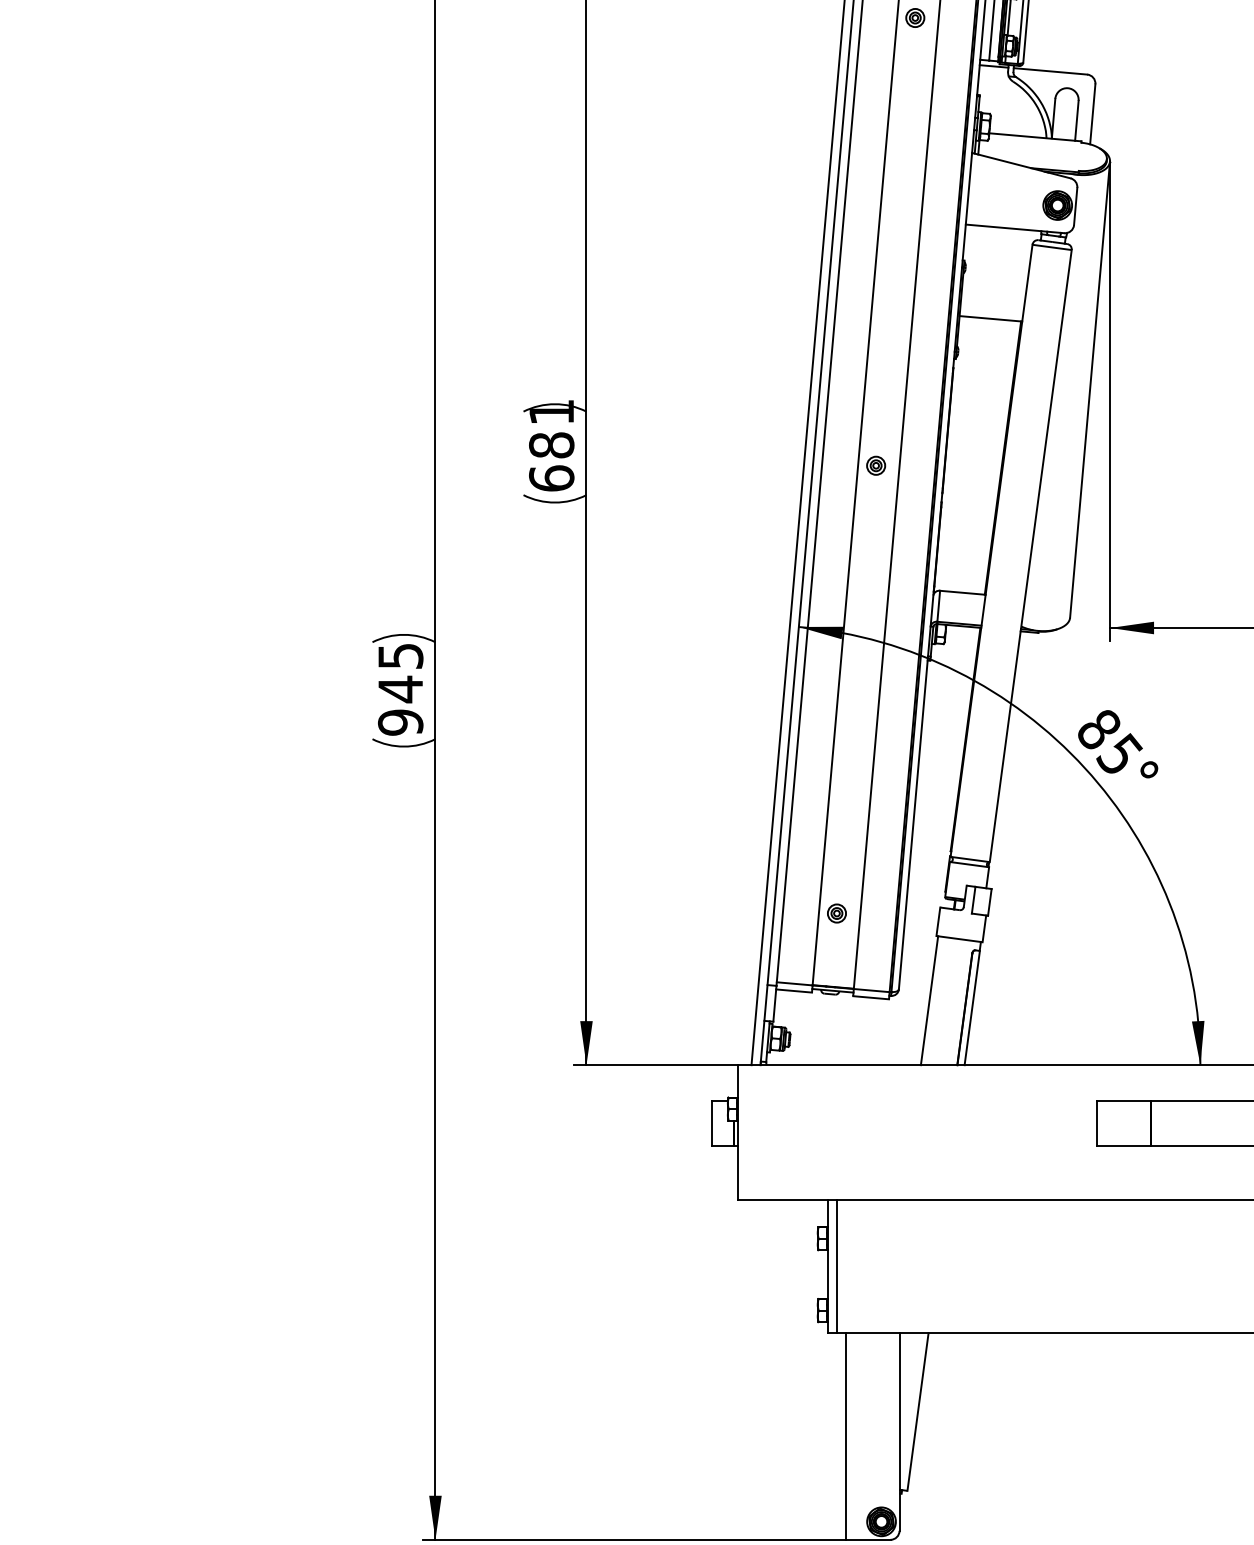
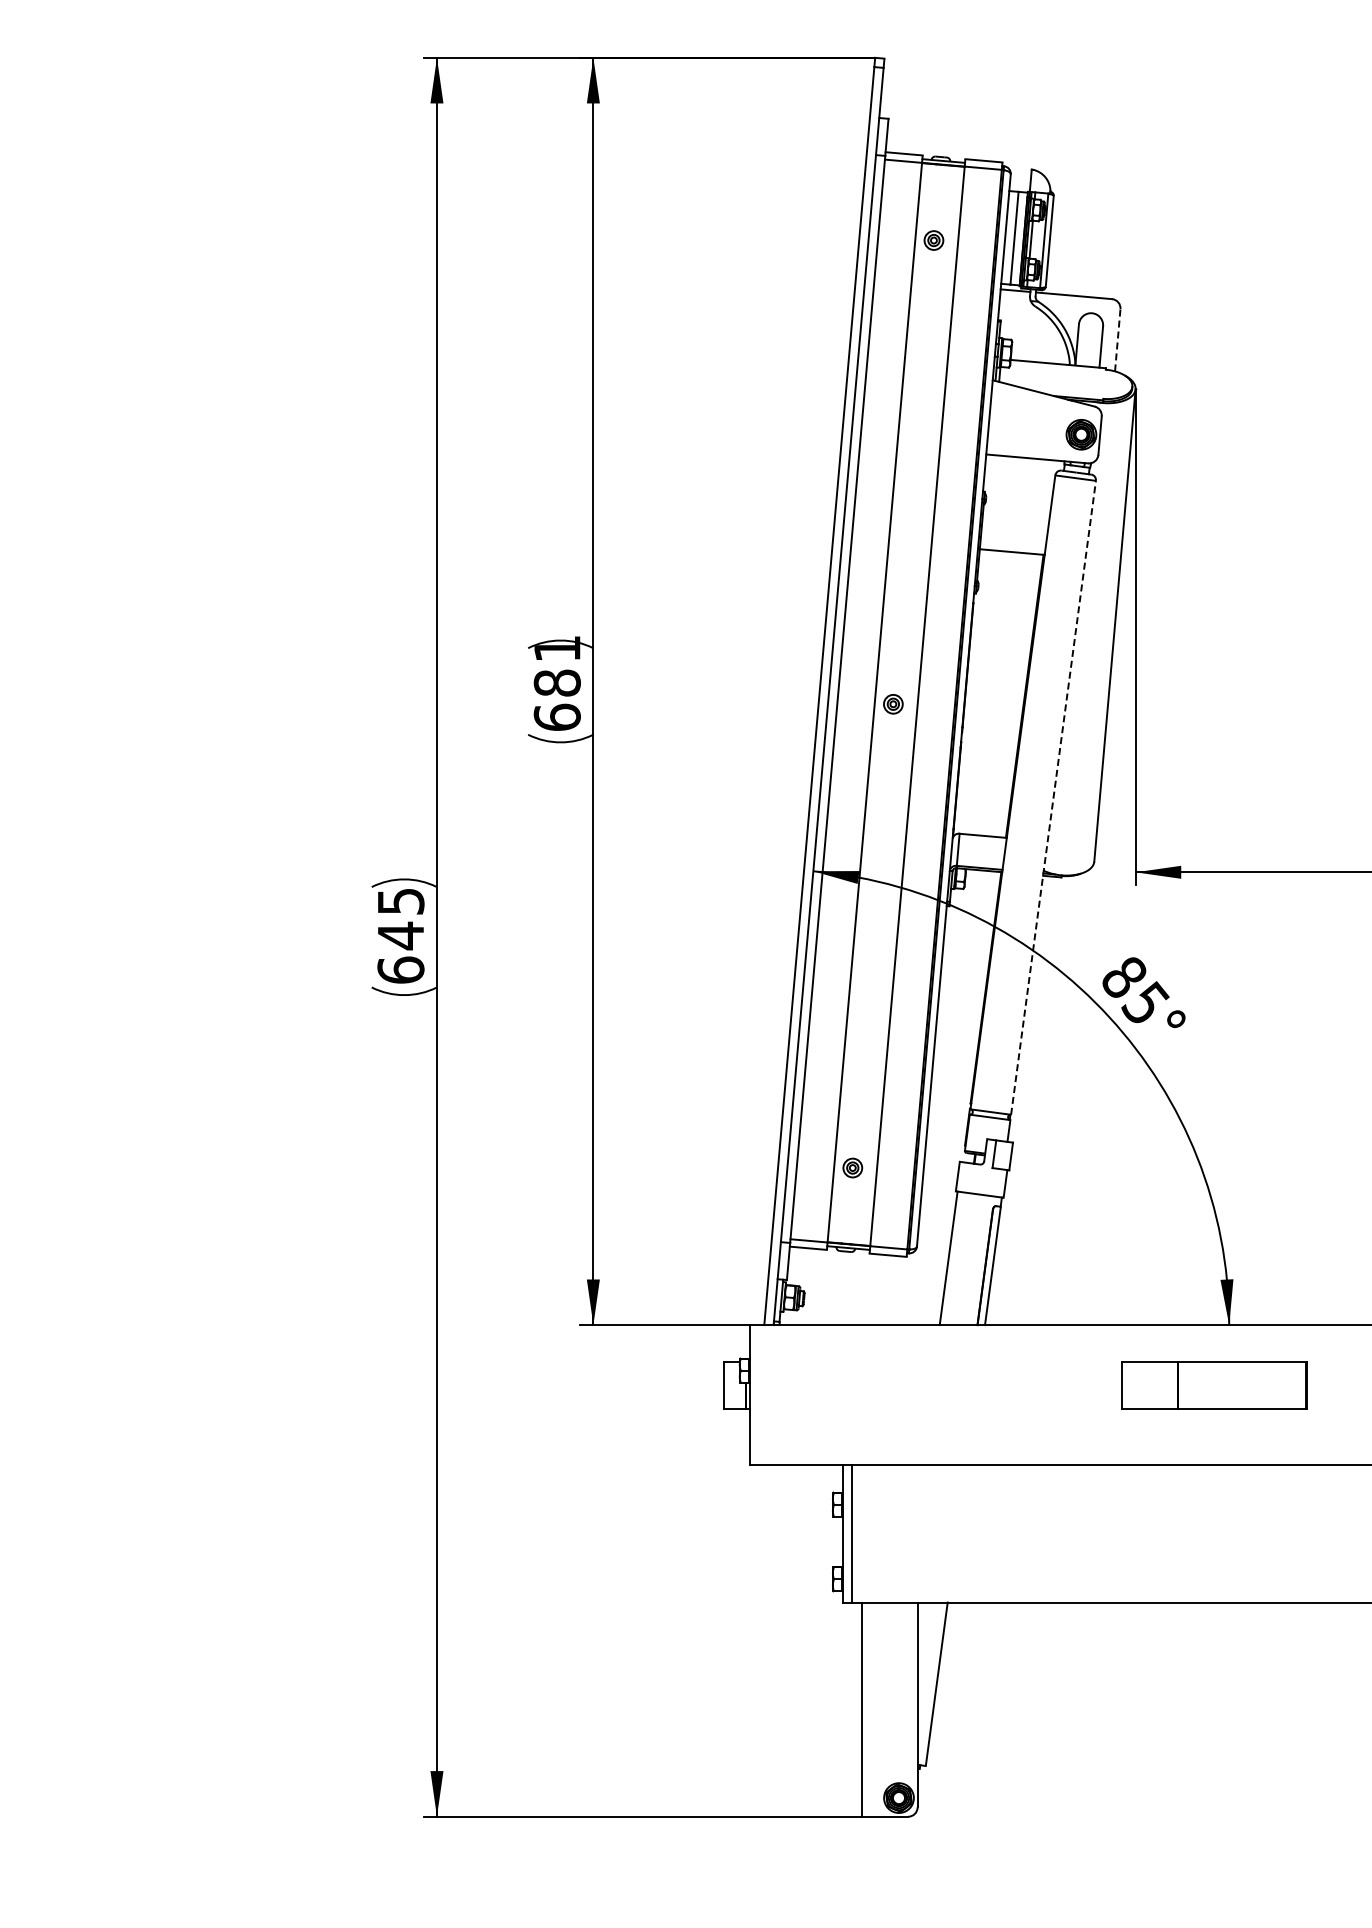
line: (1092, 113) -> (1117, 339), solid -> dashed
line: (1030, 555) -> (1053, 797), solid -> dashed
text: (400, 721) -> (400, 969), 945 -> 645

